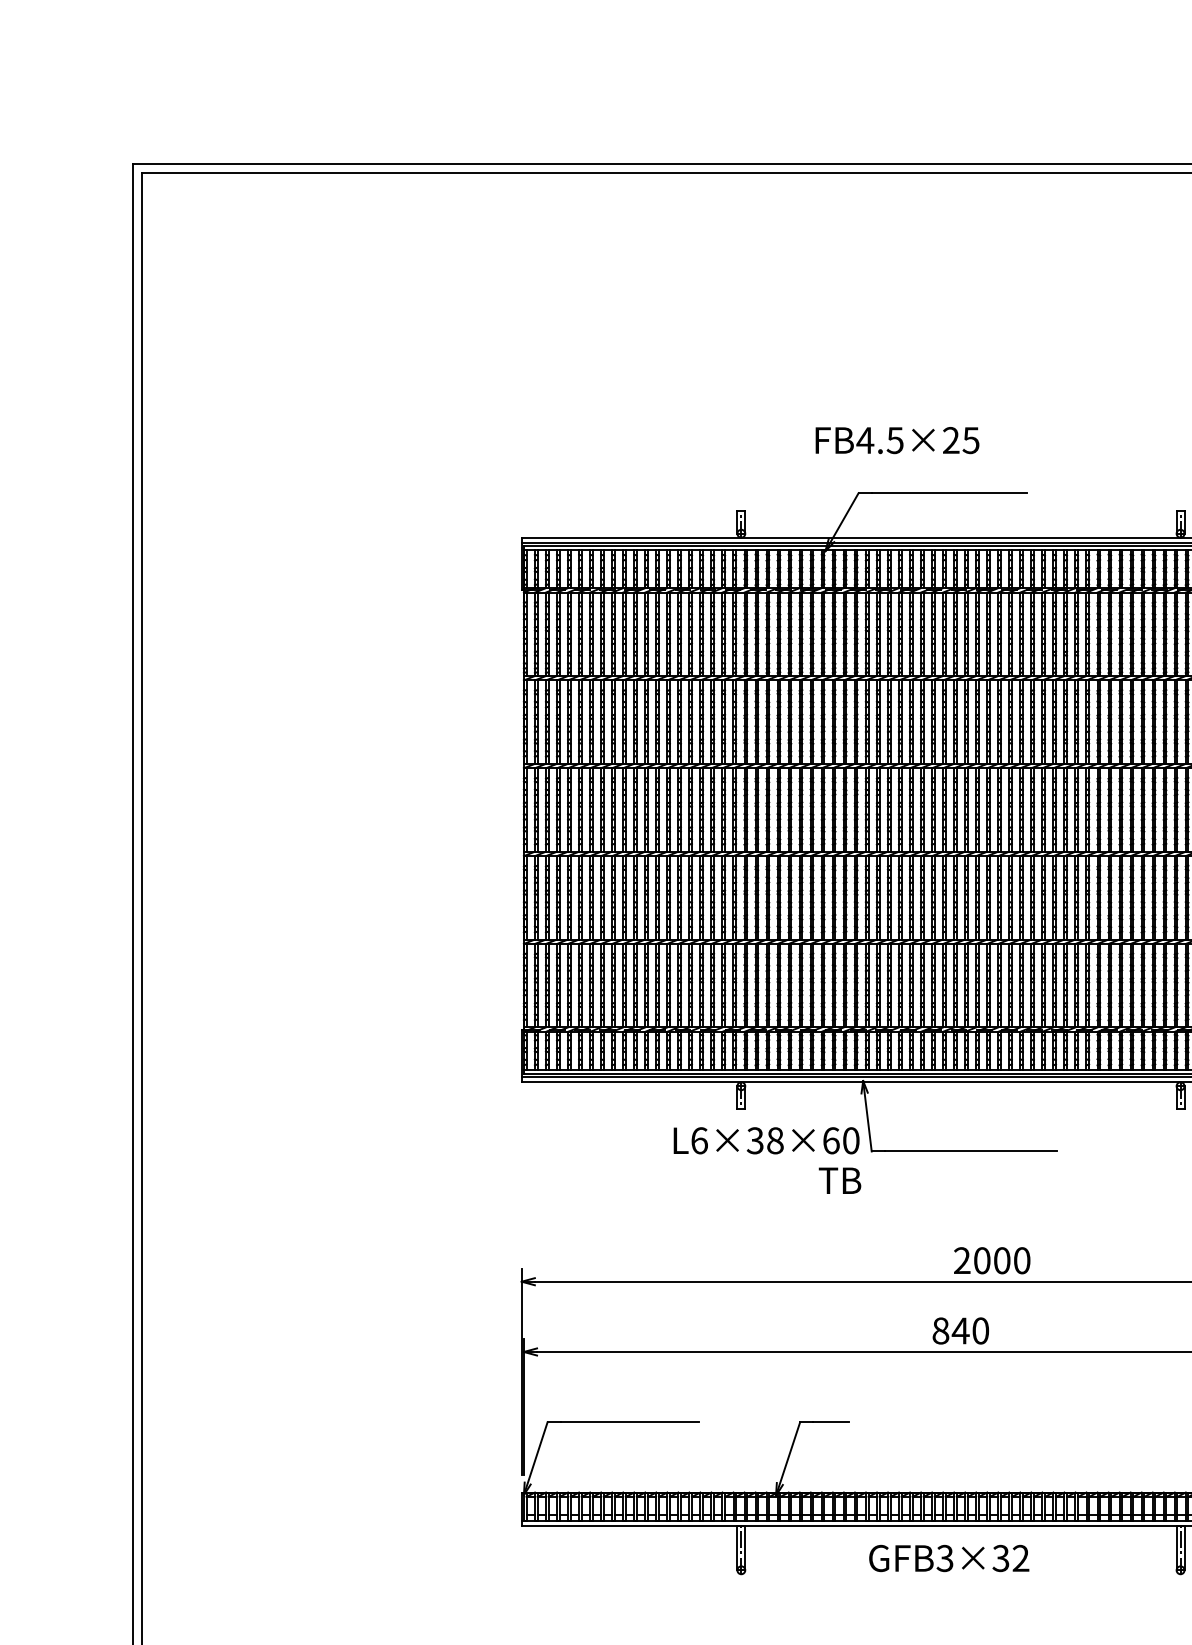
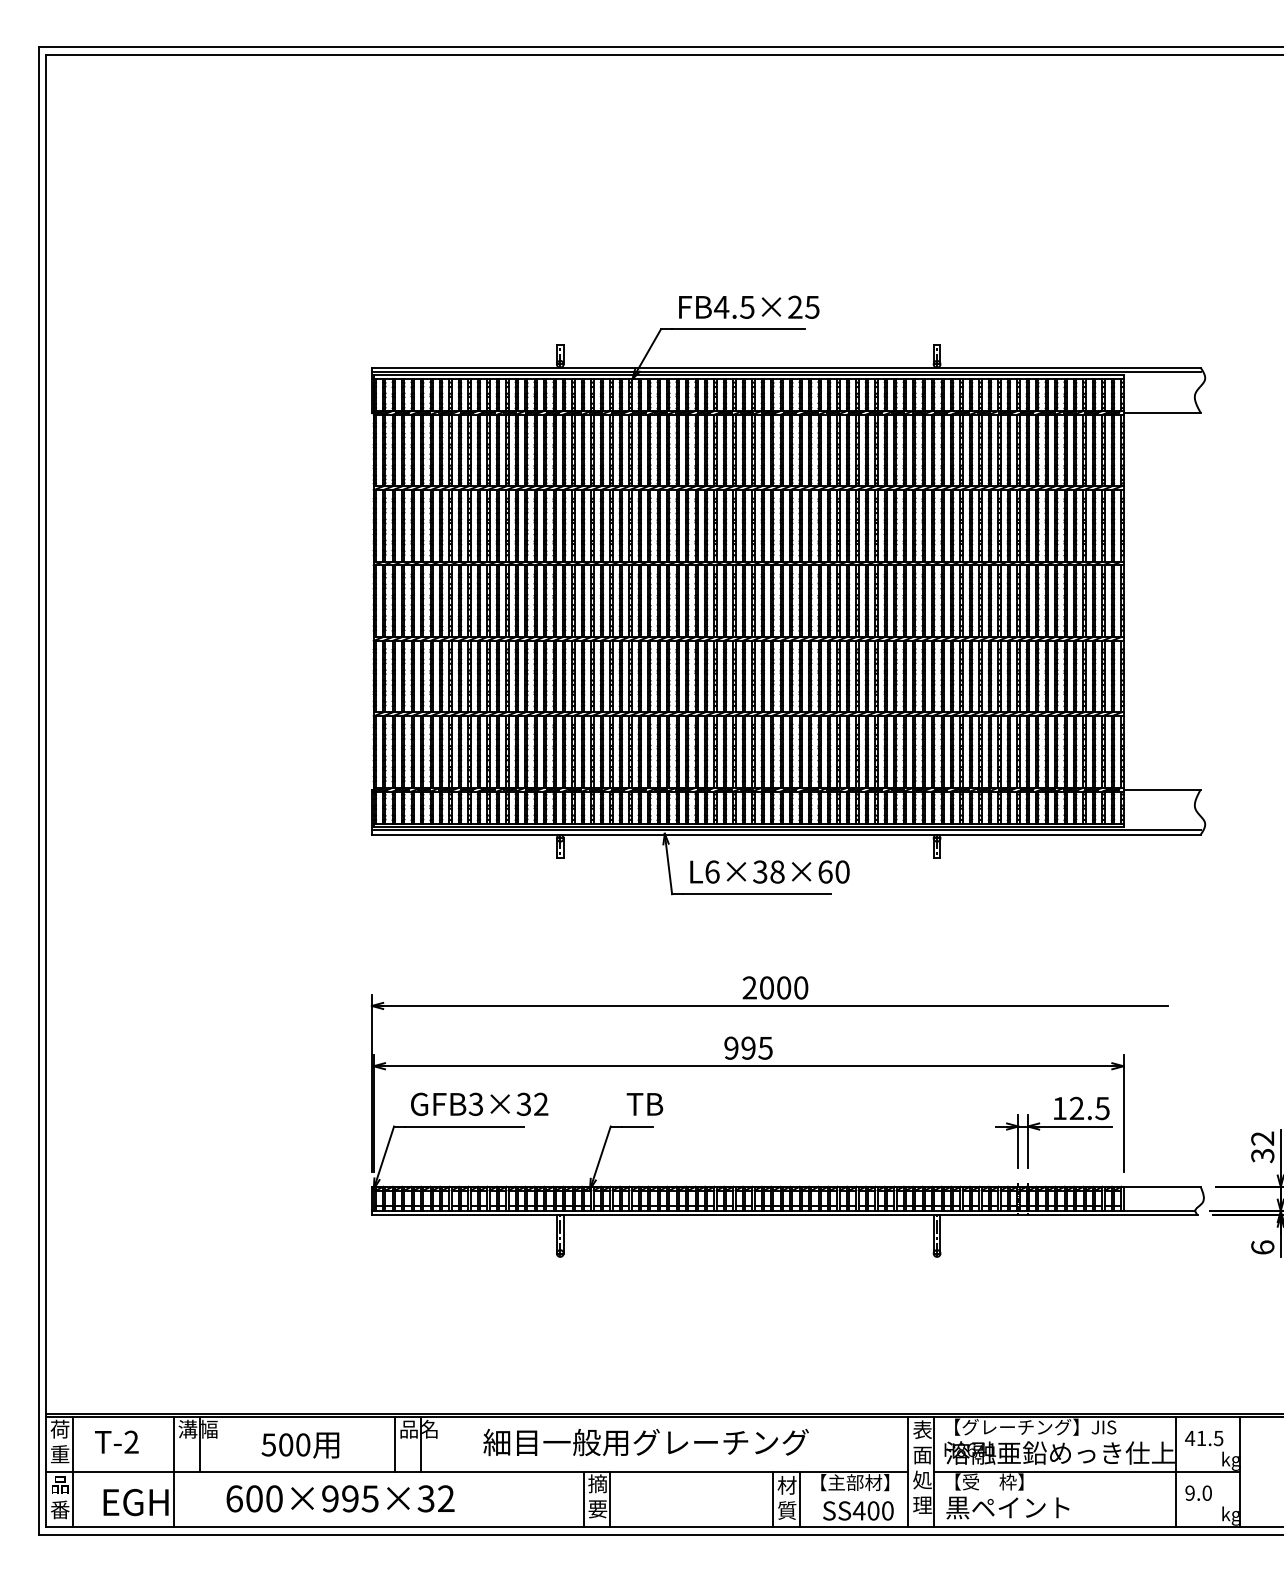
text: (897, 439) -> (749, 306), moved
text: (766, 1140) -> (769, 871), moved
text: (839, 1180) -> (644, 1104), moved
text: (960, 1330) -> (748, 1047), 840 -> 995
text: (949, 1557) -> (479, 1103), moved

